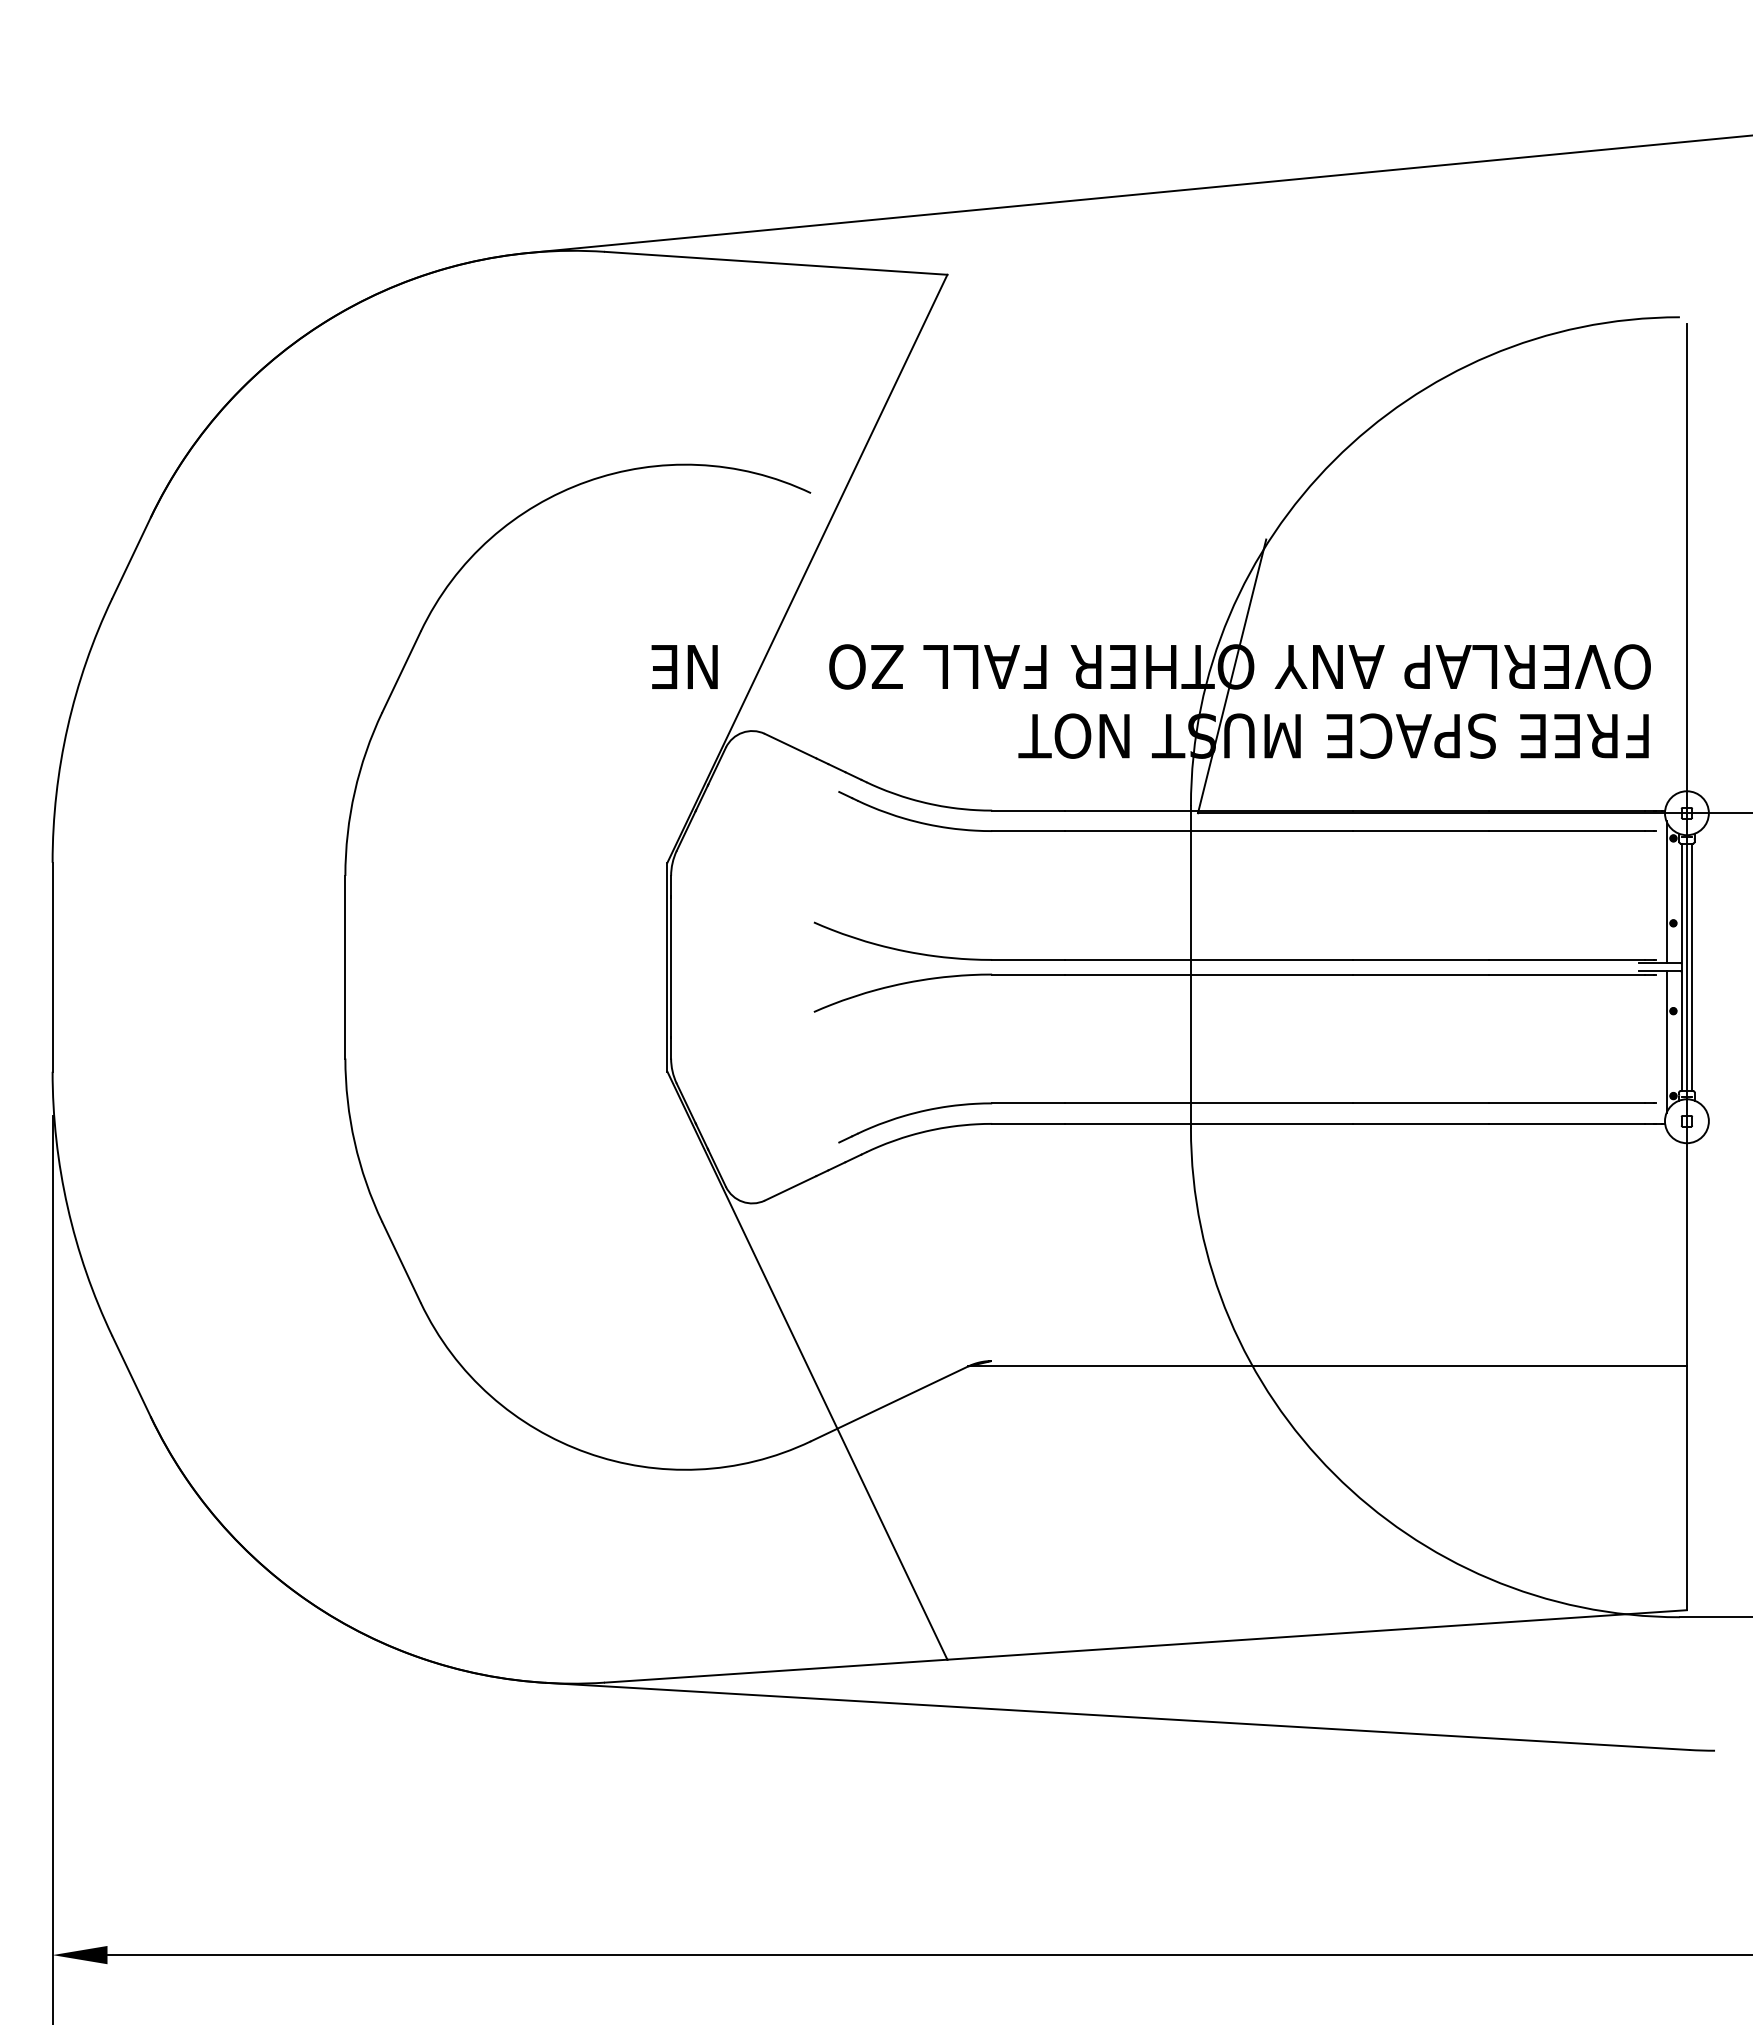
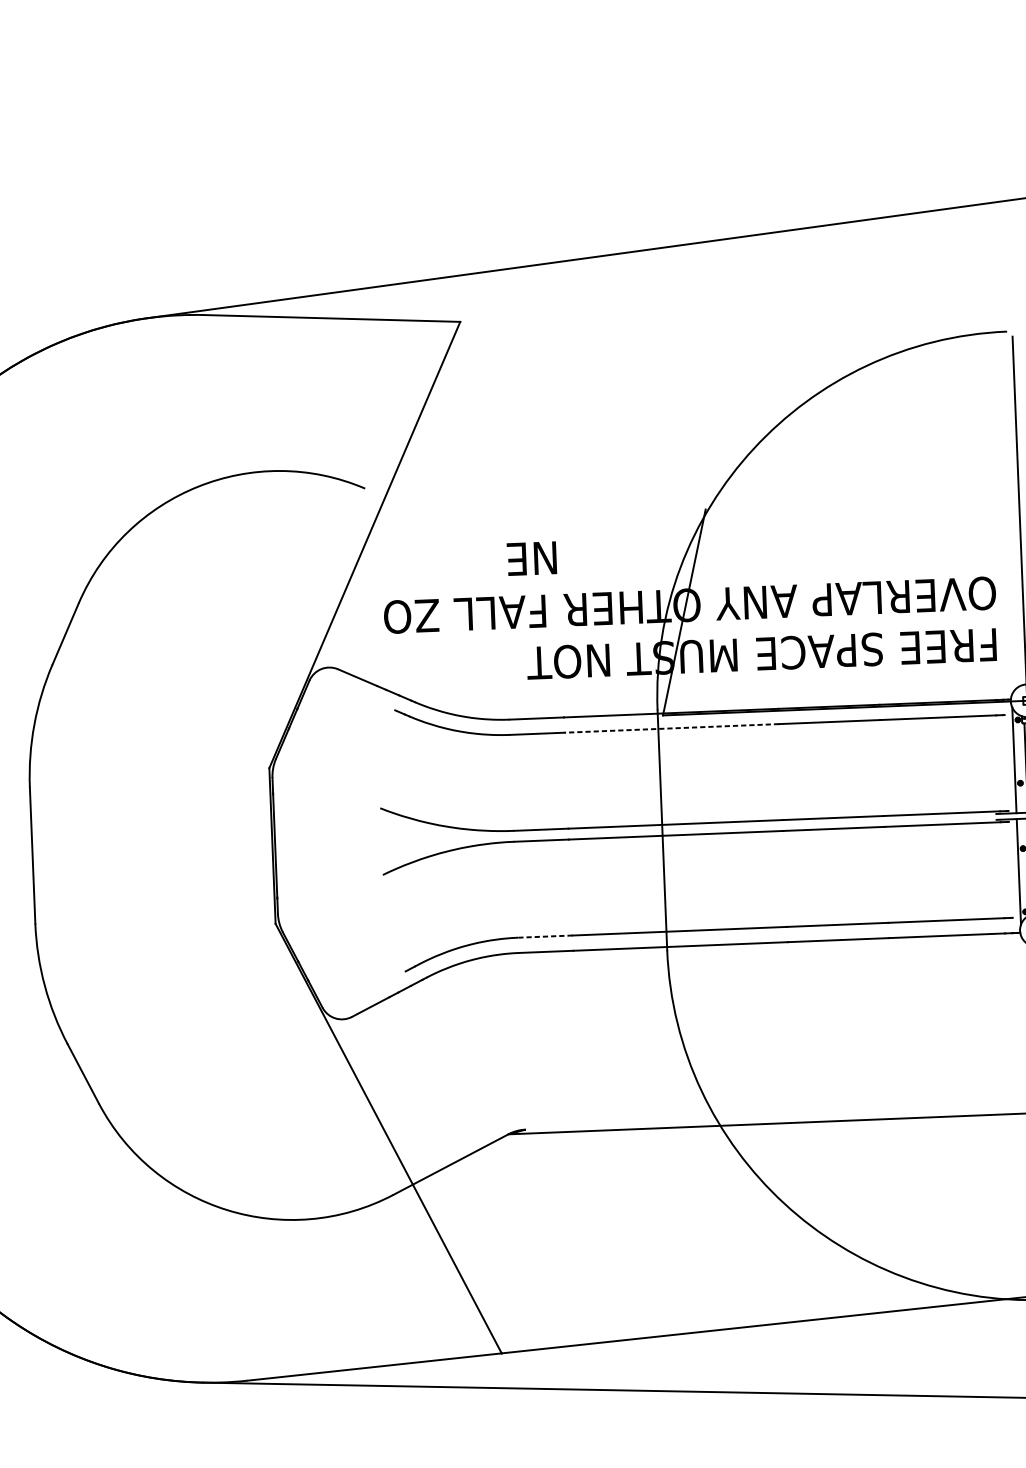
text: (684, 666) -> (531, 558), moved
line: (1208, 831) -> (671, 728), solid -> dashed
line: (1028, 1103) -> (545, 936), solid -> dashed

